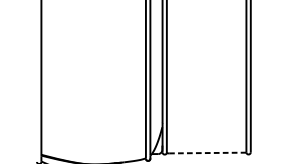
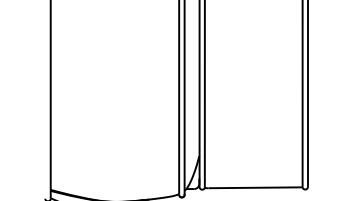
line: (208, 152) -> (255, 187), dashed -> solid

